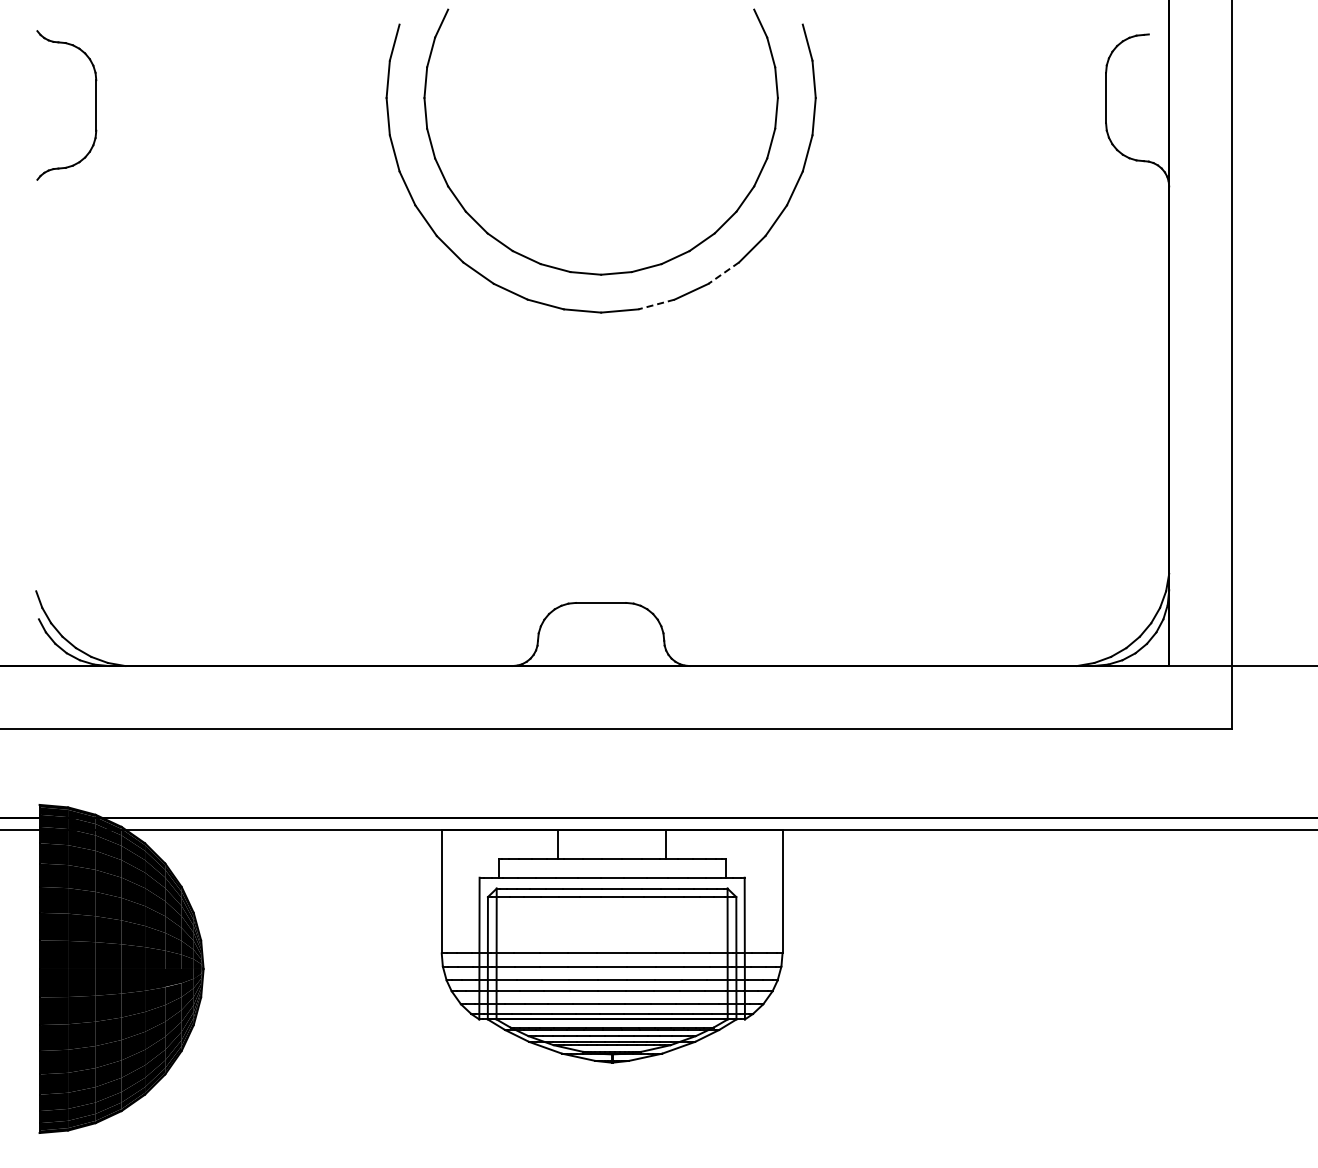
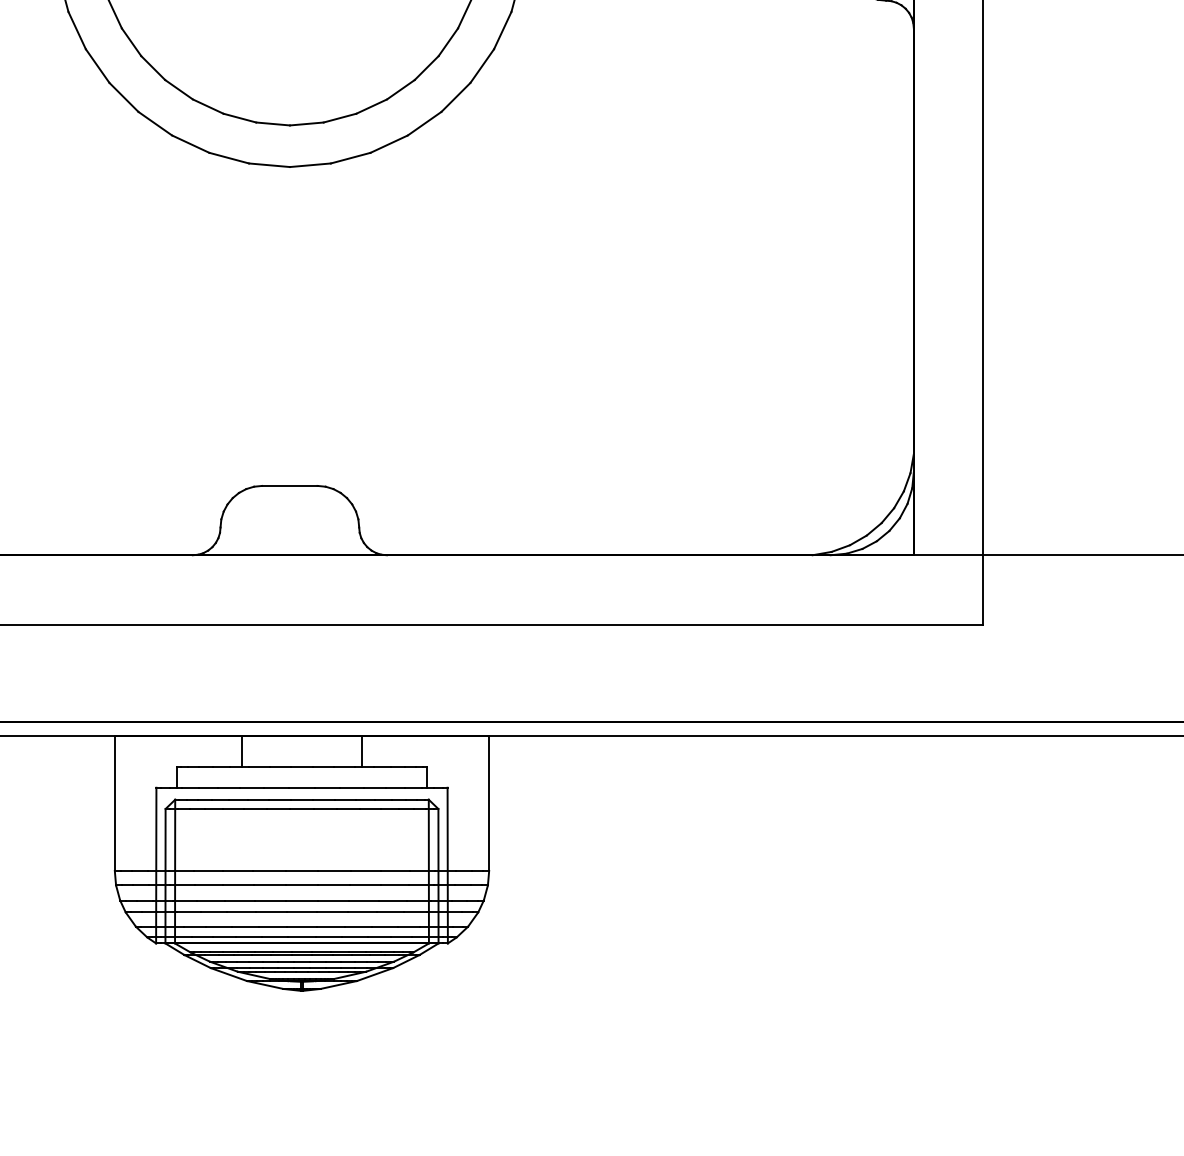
line: (723, 273) -> (424, 124), dashed -> solid
line: (656, 304) -> (350, 158), dashed -> solid

